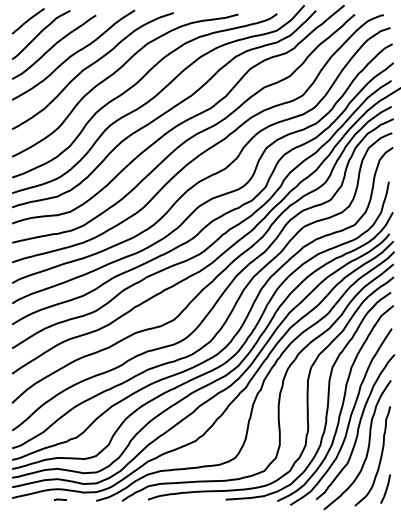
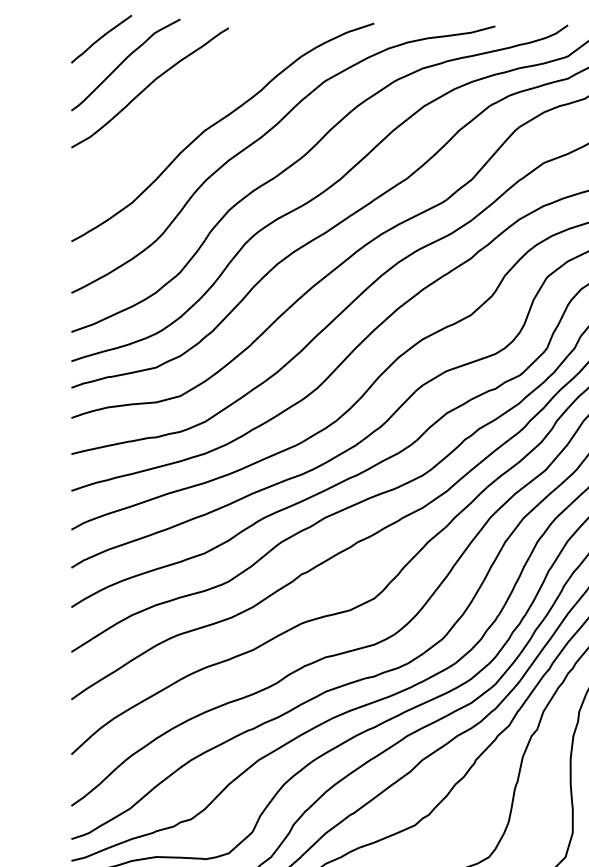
curve: (73, 54) -> (186, 101), removed

